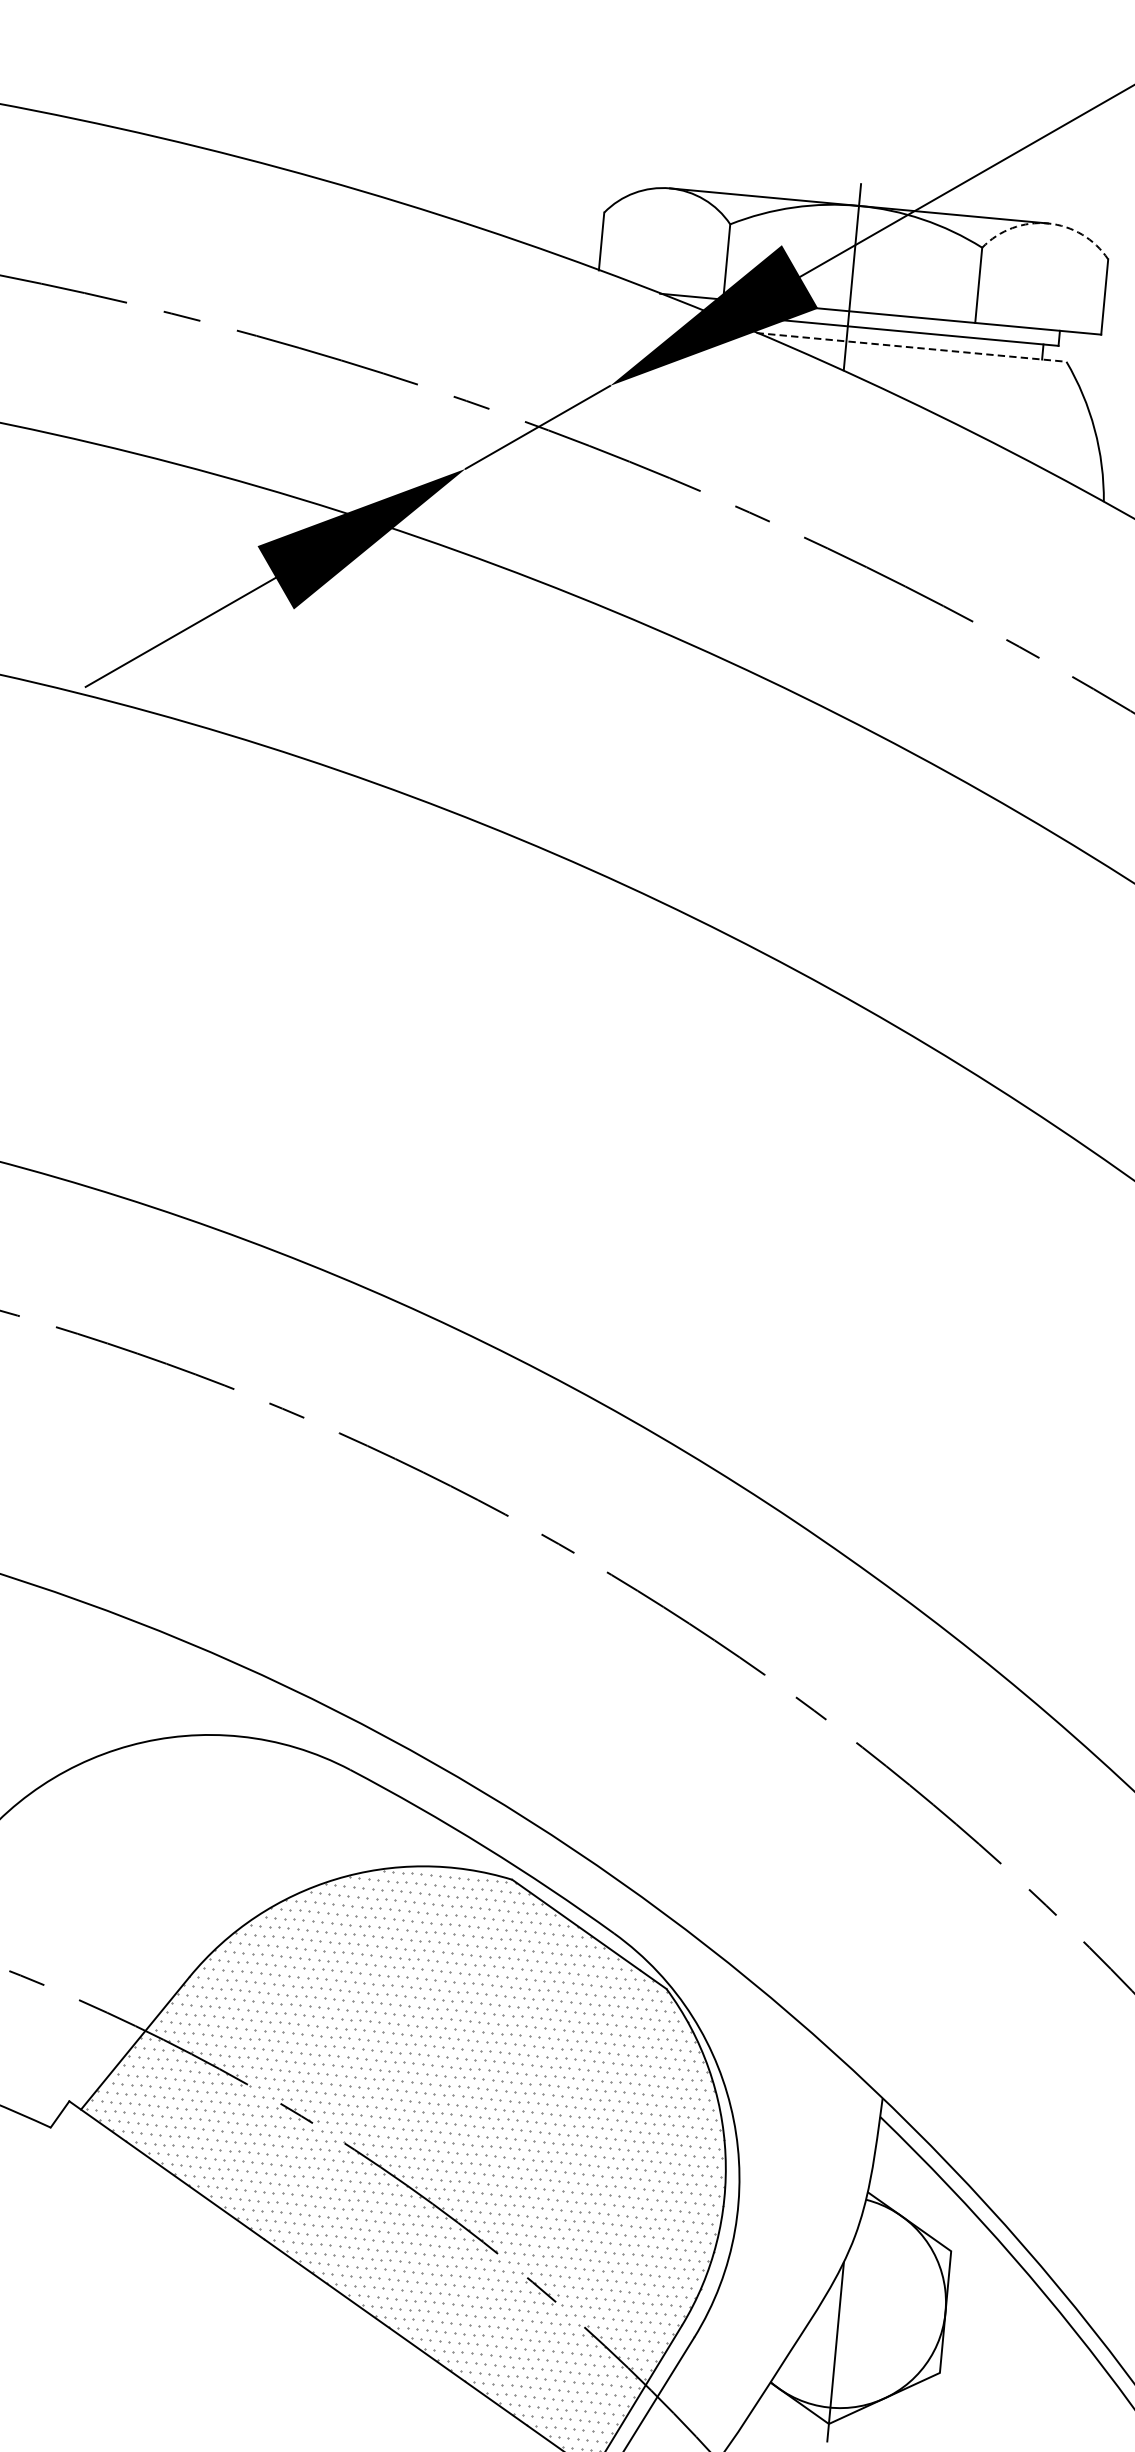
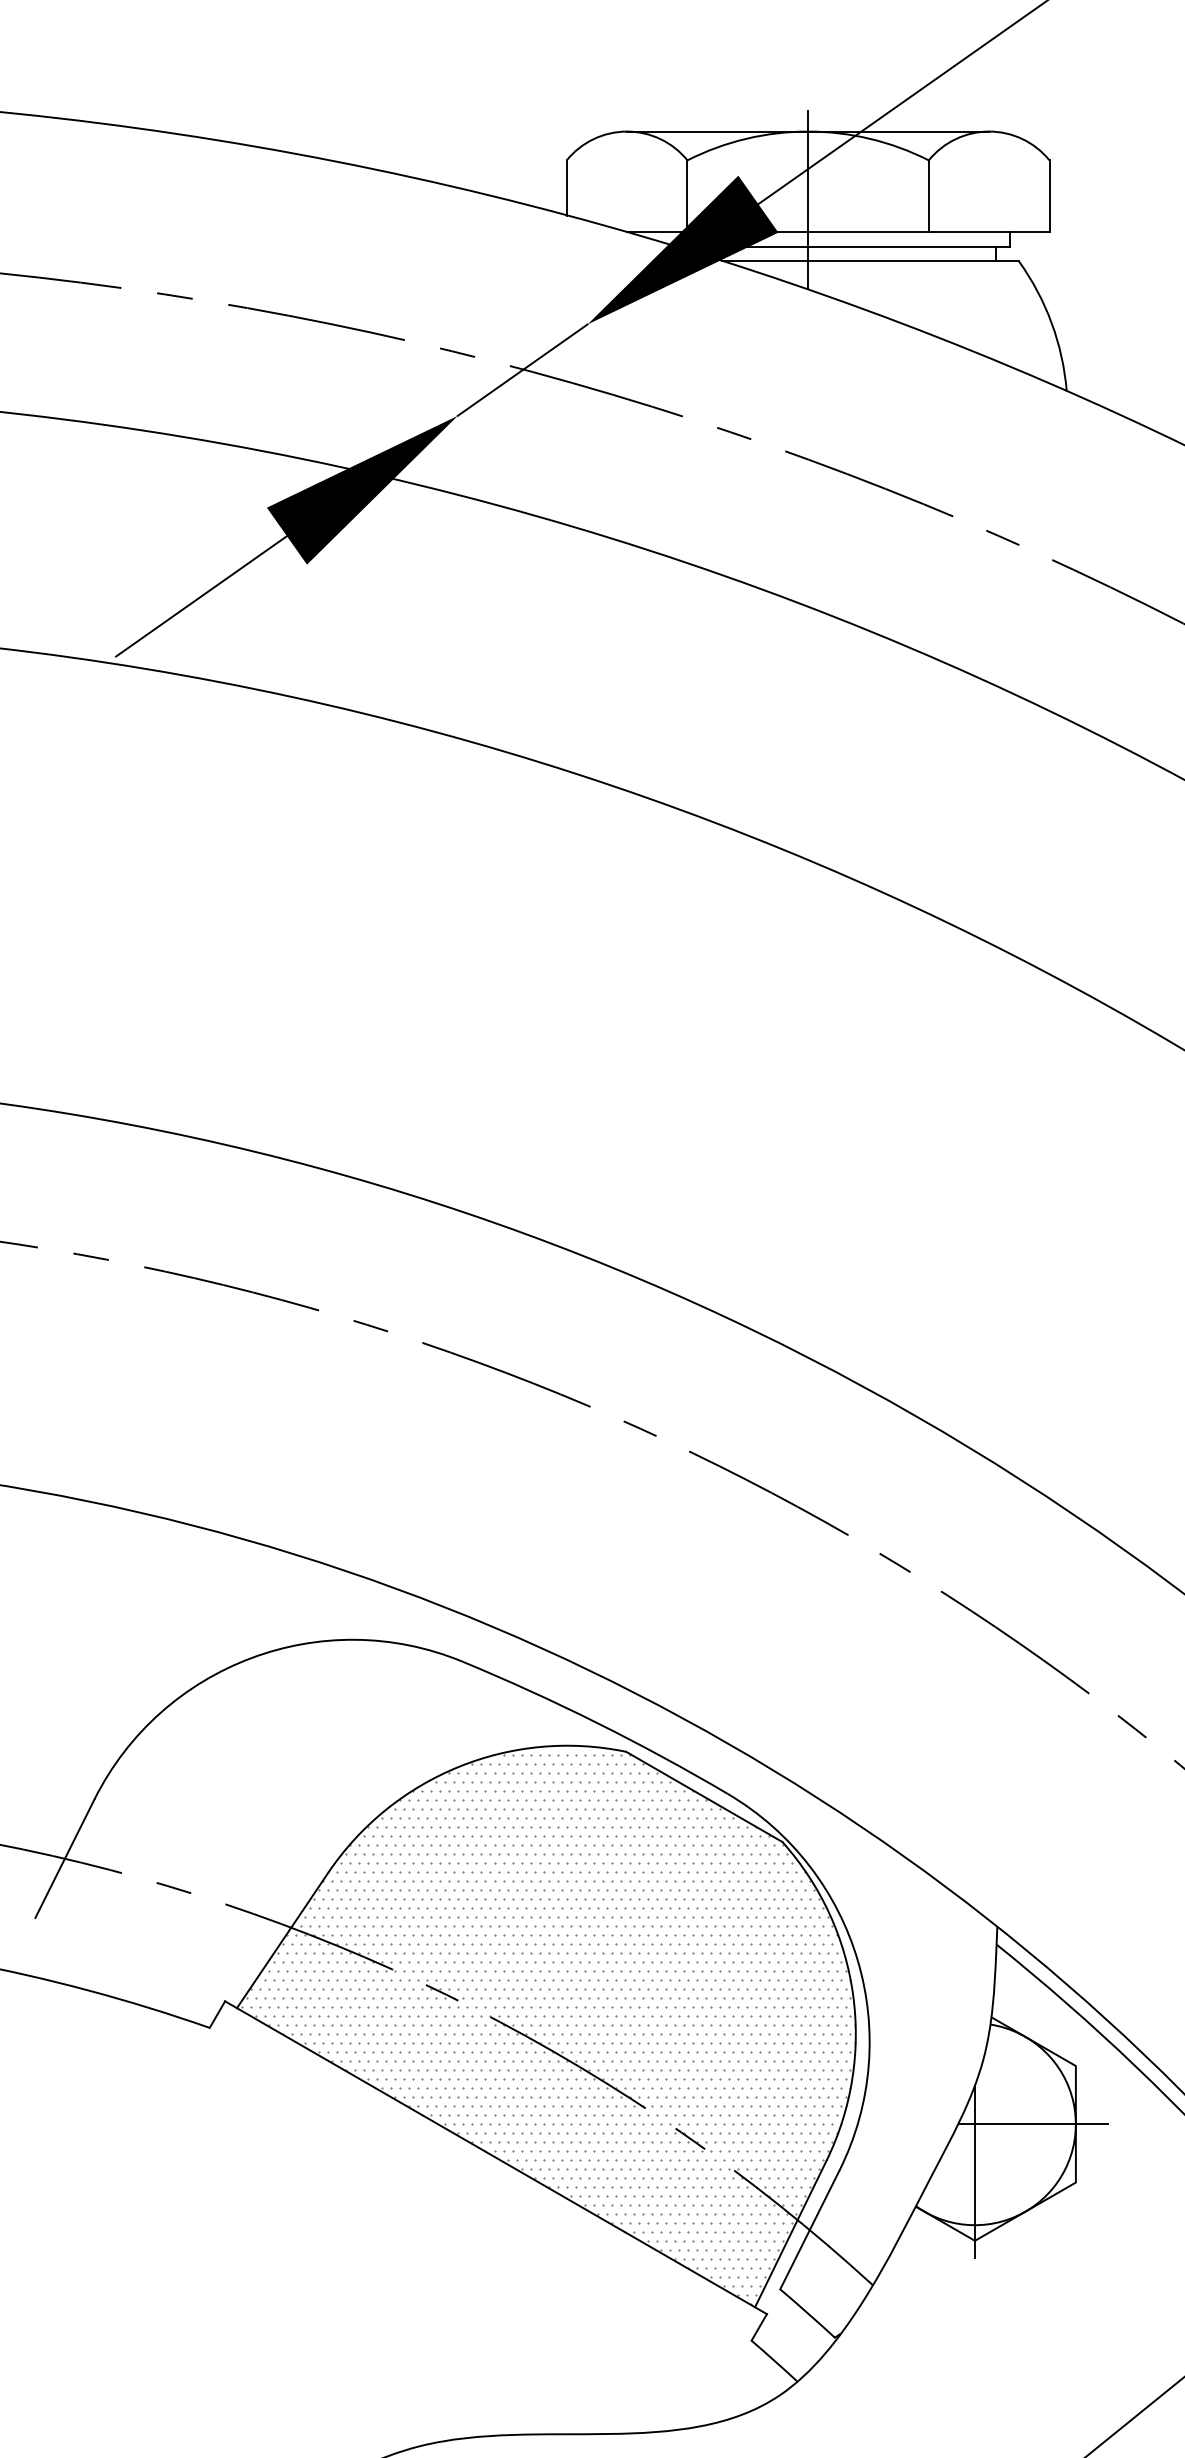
arc: (1048, 223) -> (989, 131), dashed -> solid
line: (911, 347) -> (870, 261), dashed -> solid
line: (901, 2308) -> (1033, 2124), added

